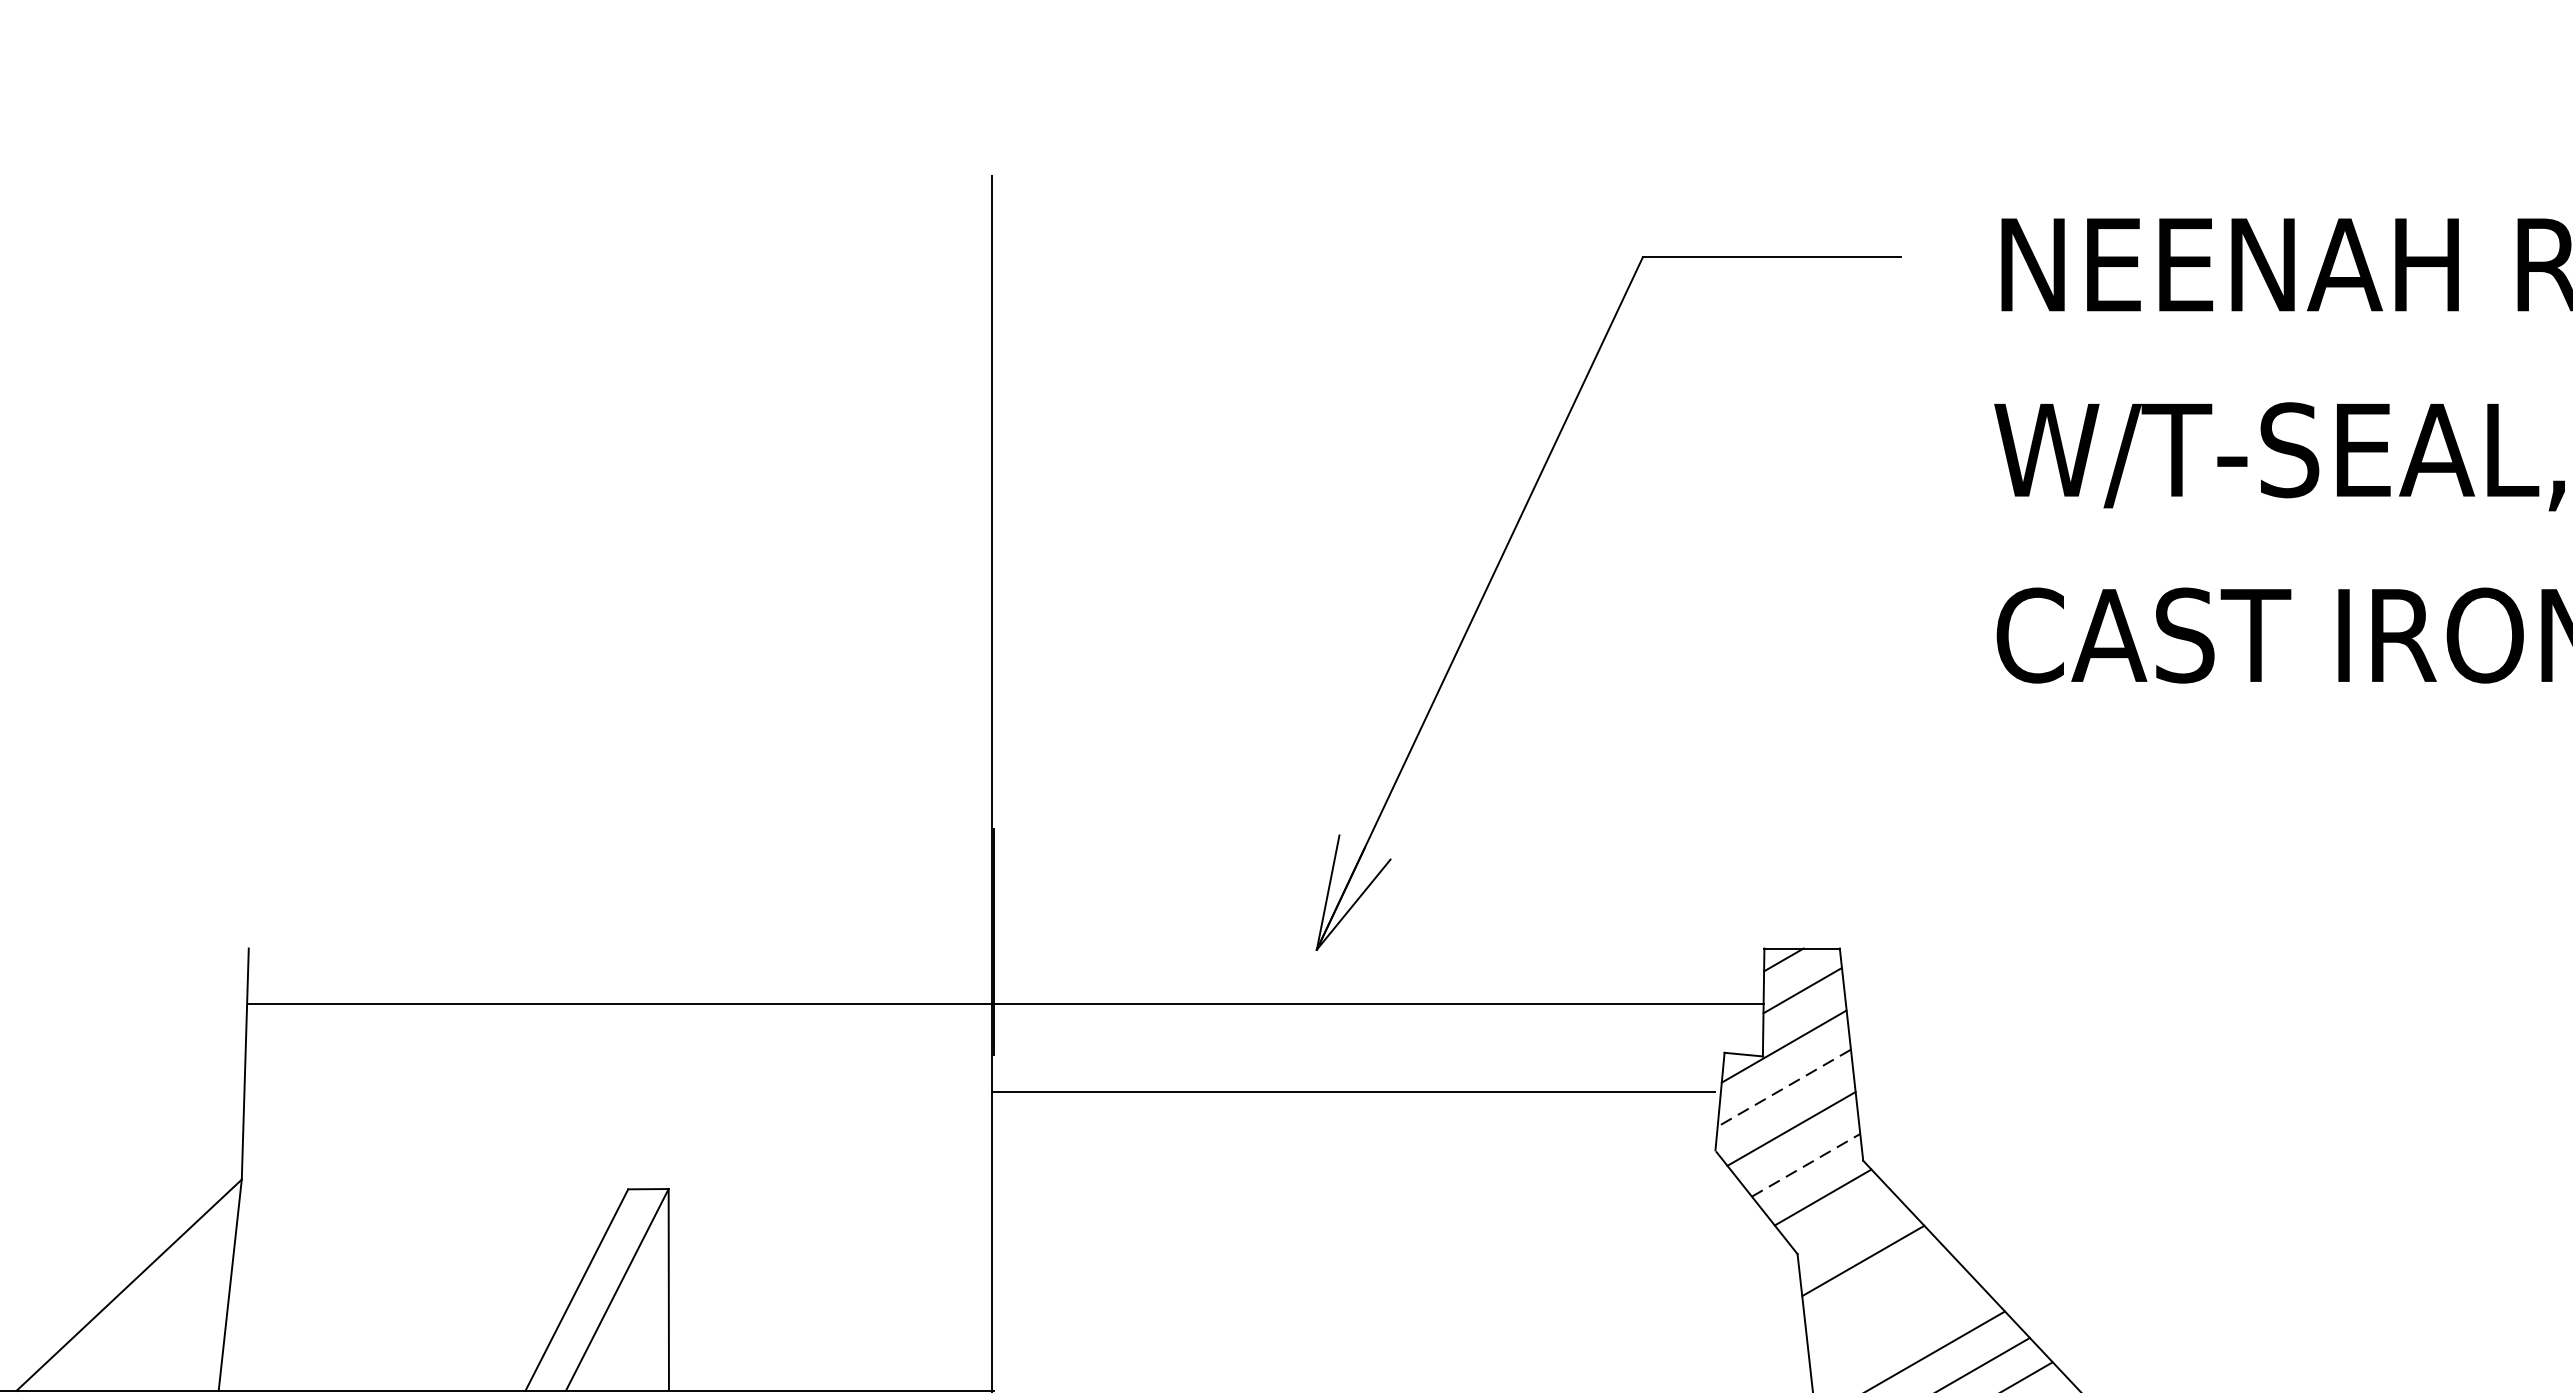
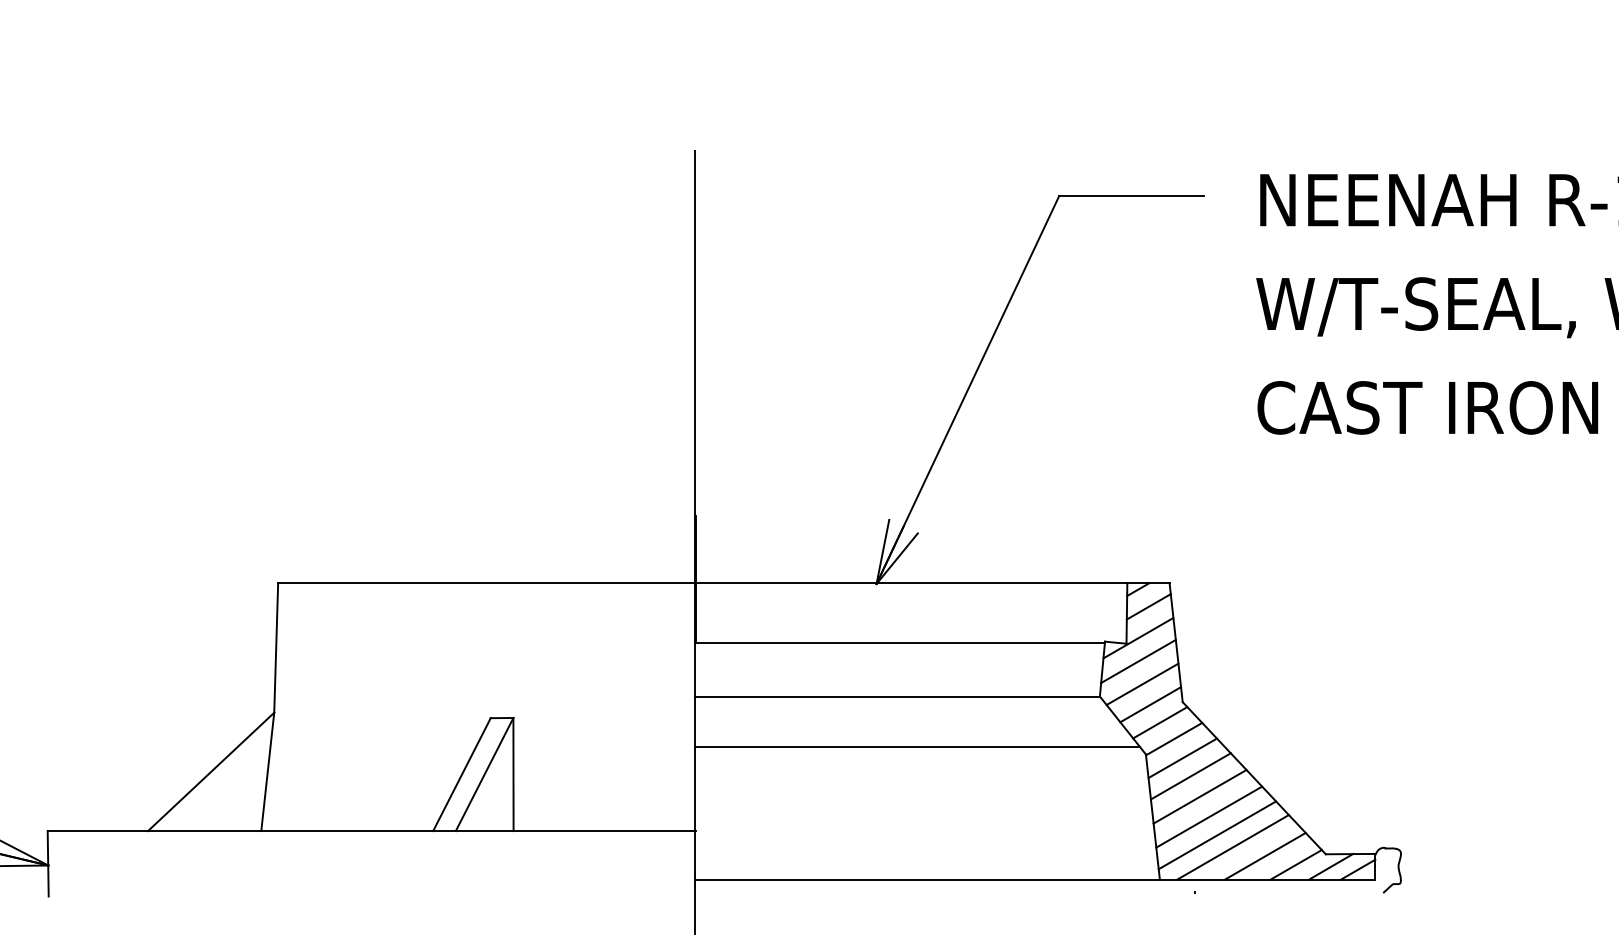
line: (1006, 1004) -> (702, 583), moved
line: (1357, 1054) -> (899, 642), added
line: (1782, 1088) -> (1137, 661), dashed -> solid
line: (1352, 1091) -> (896, 697), moved
line: (1807, 1164) -> (1151, 704), dashed -> solid
line: (1848, 1225) -> (1174, 738), added
line: (1389, 1241) -> (917, 747), added
line: (1877, 1293) -> (1190, 776), added
line: (1893, 1329) -> (1199, 796), added

